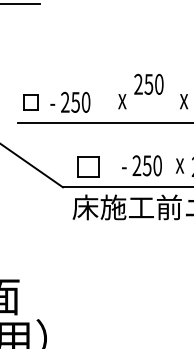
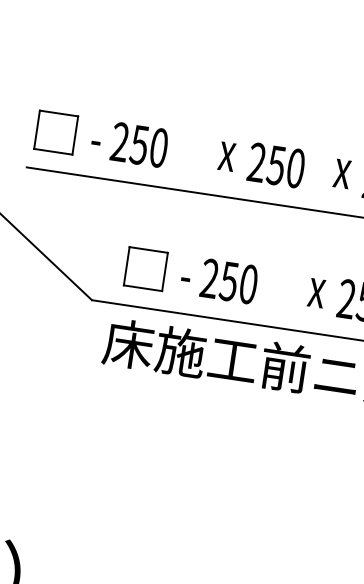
text: (148, 83) -> (275, 163), moved
part: (30, 102) -> (55, 132), size x1.43
text: (141, 165) -> (218, 279), moved

